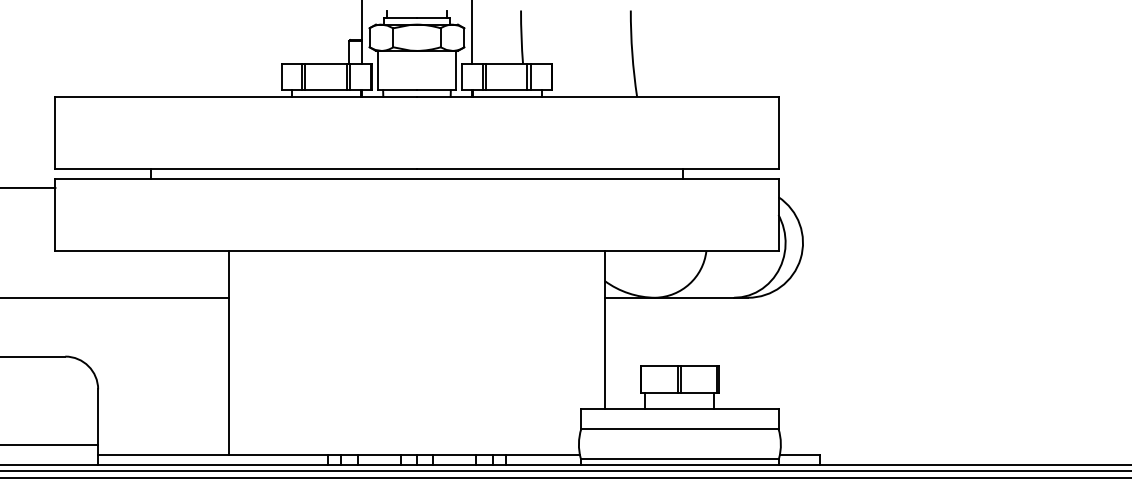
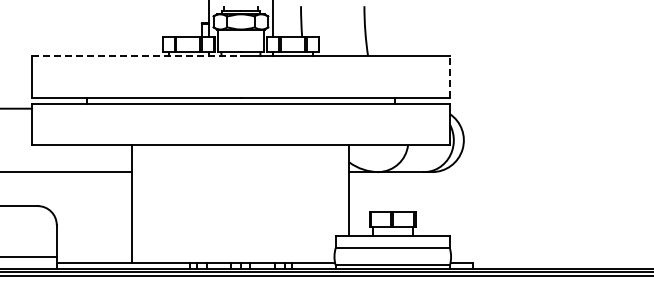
line: (237, 97) -> (137, 56), solid -> dashed
line: (778, 132) -> (449, 76), solid -> dashed

